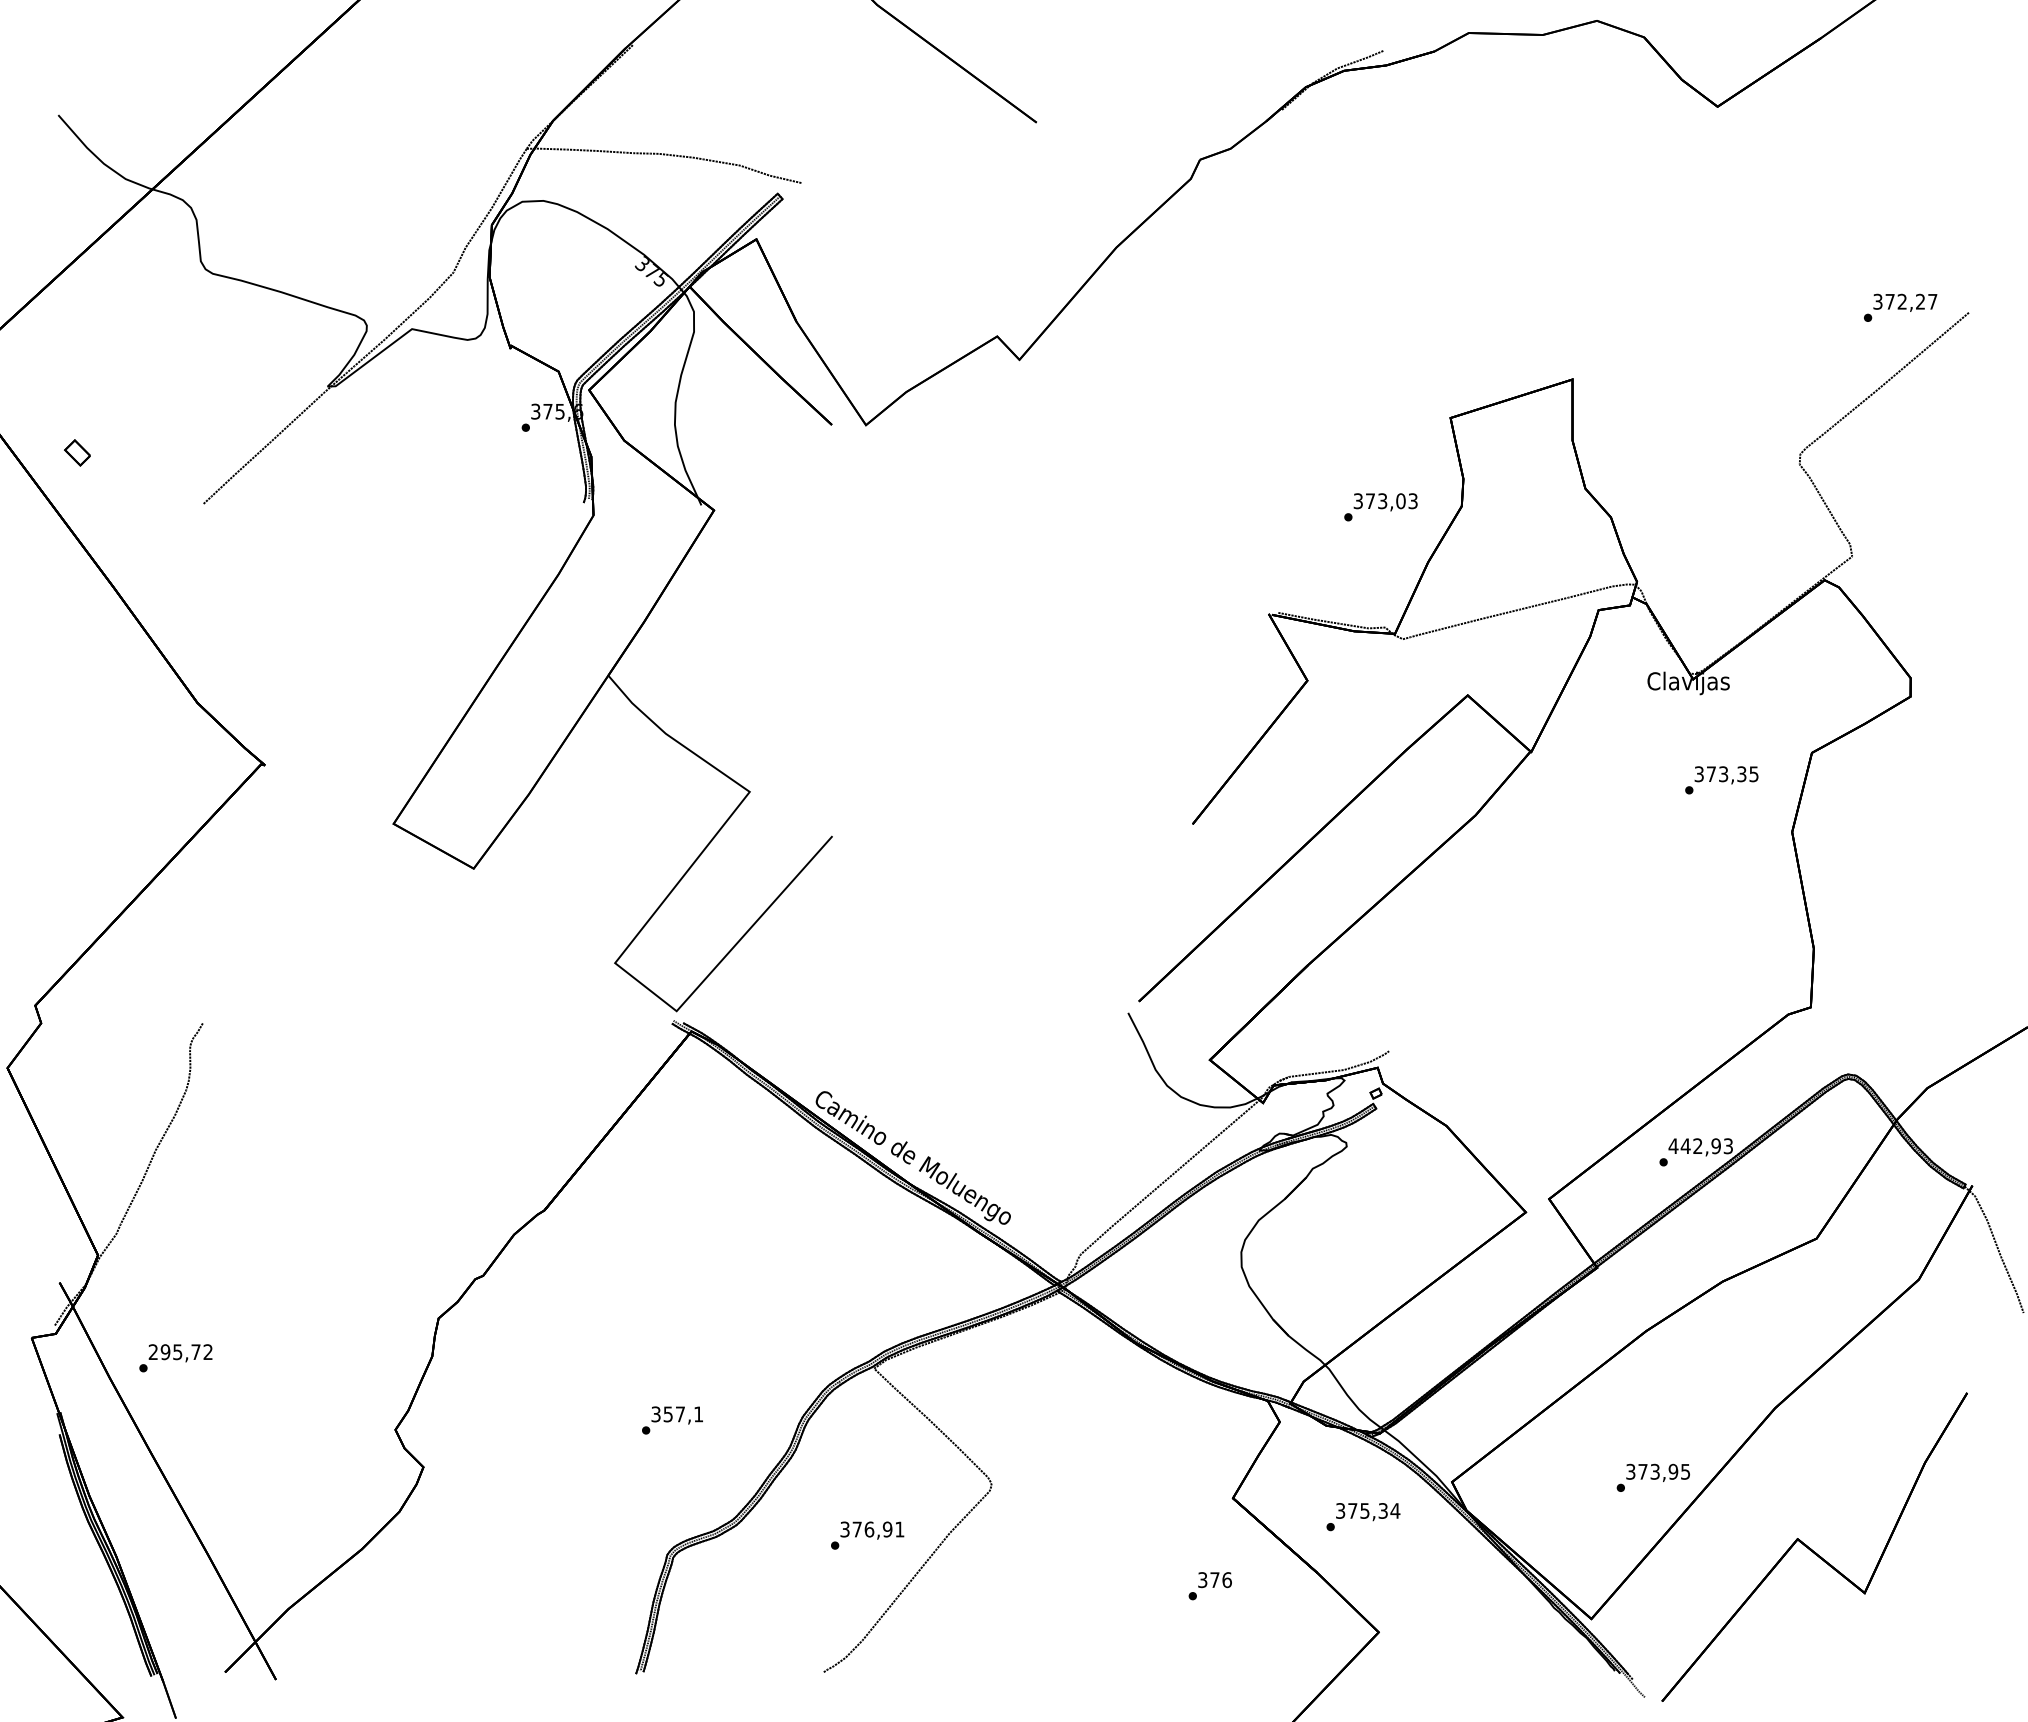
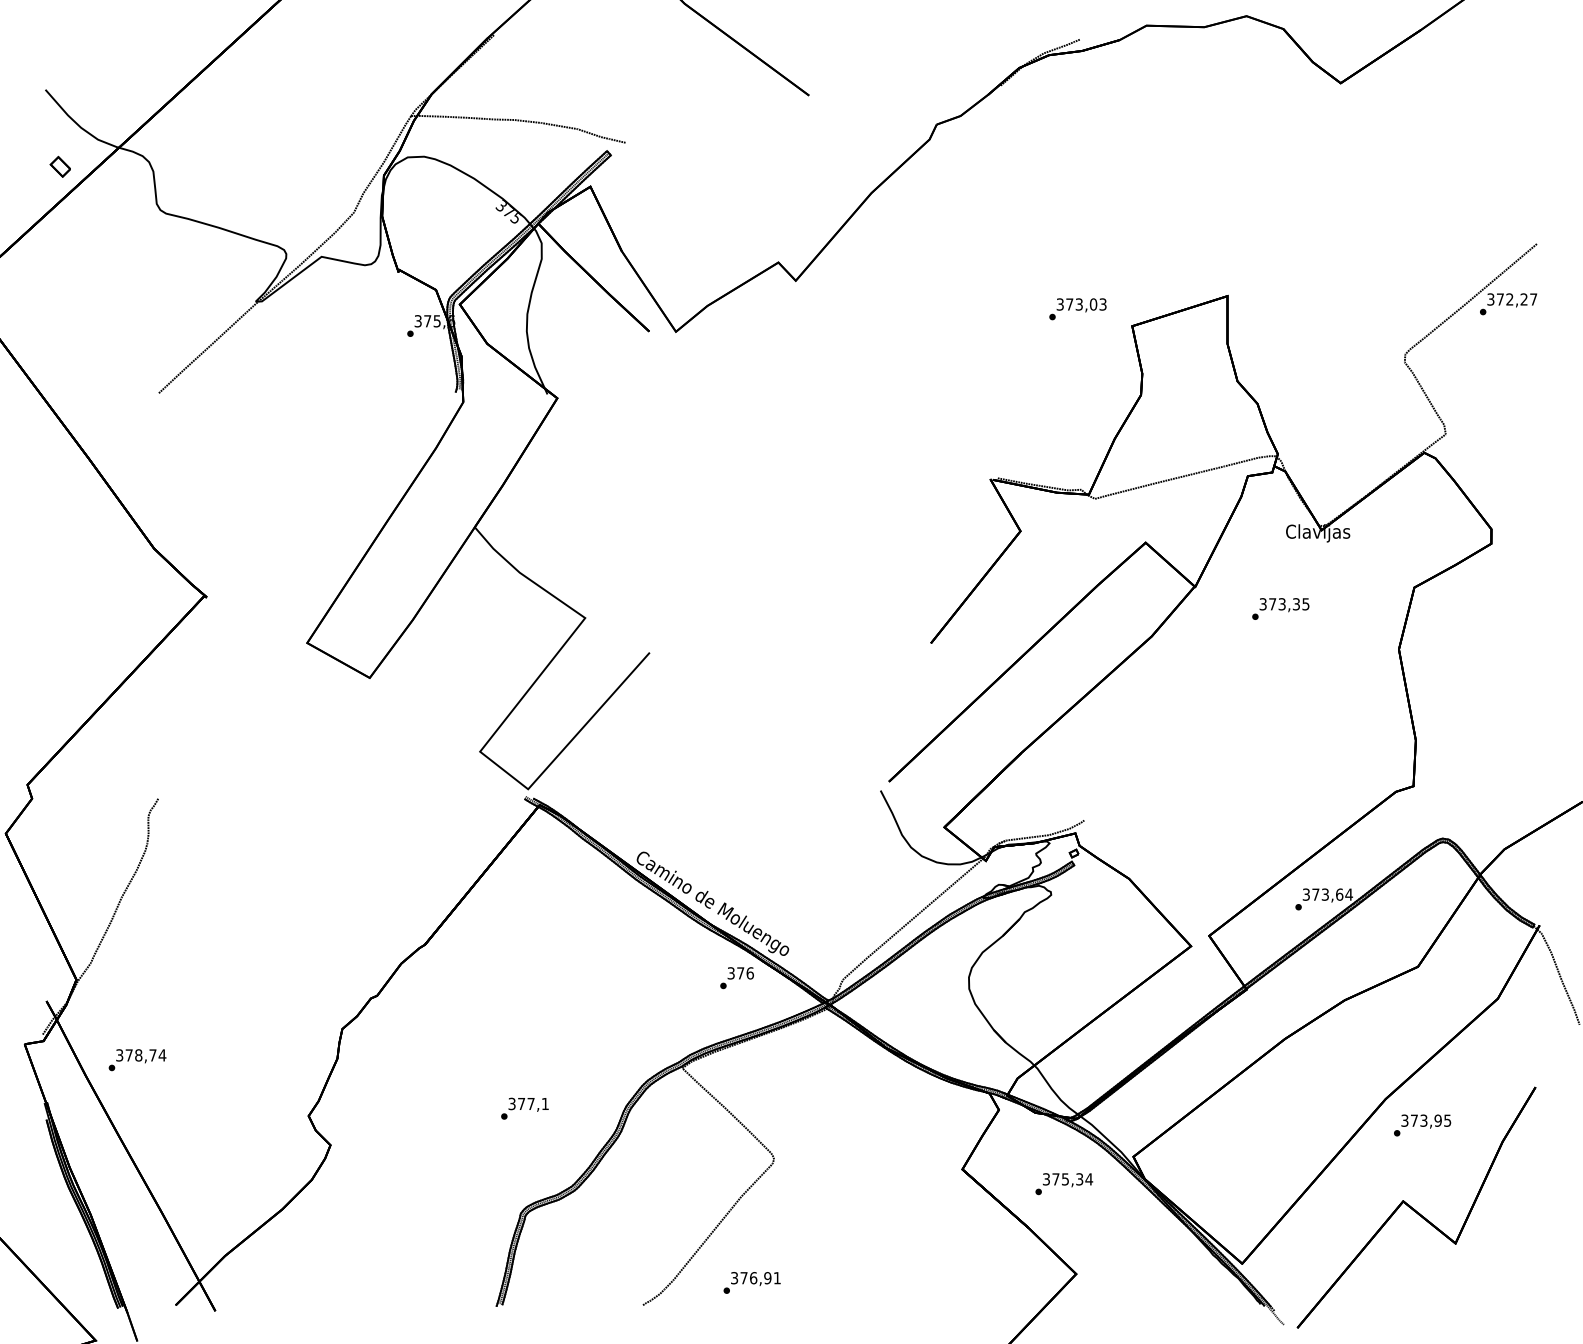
text: (1900, 307) -> (1508, 303), moved
part: (77, 452) -> (60, 166), moved
text: (1380, 507) -> (1077, 309), moved
text: (1721, 780) -> (1280, 609), moved
text: (1700, 1146) -> (1327, 894), 442,93 -> 373,64
text: (180, 1352) -> (140, 1055), 295,72 -> 378,74
text: (667, 1414) -> (521, 1104), 357,1 -> 377,1
text: (1652, 1477) -> (1421, 1125), moved
text: (867, 1535) -> (752, 1282), moved
text: (1209, 1586) -> (736, 978), moved

